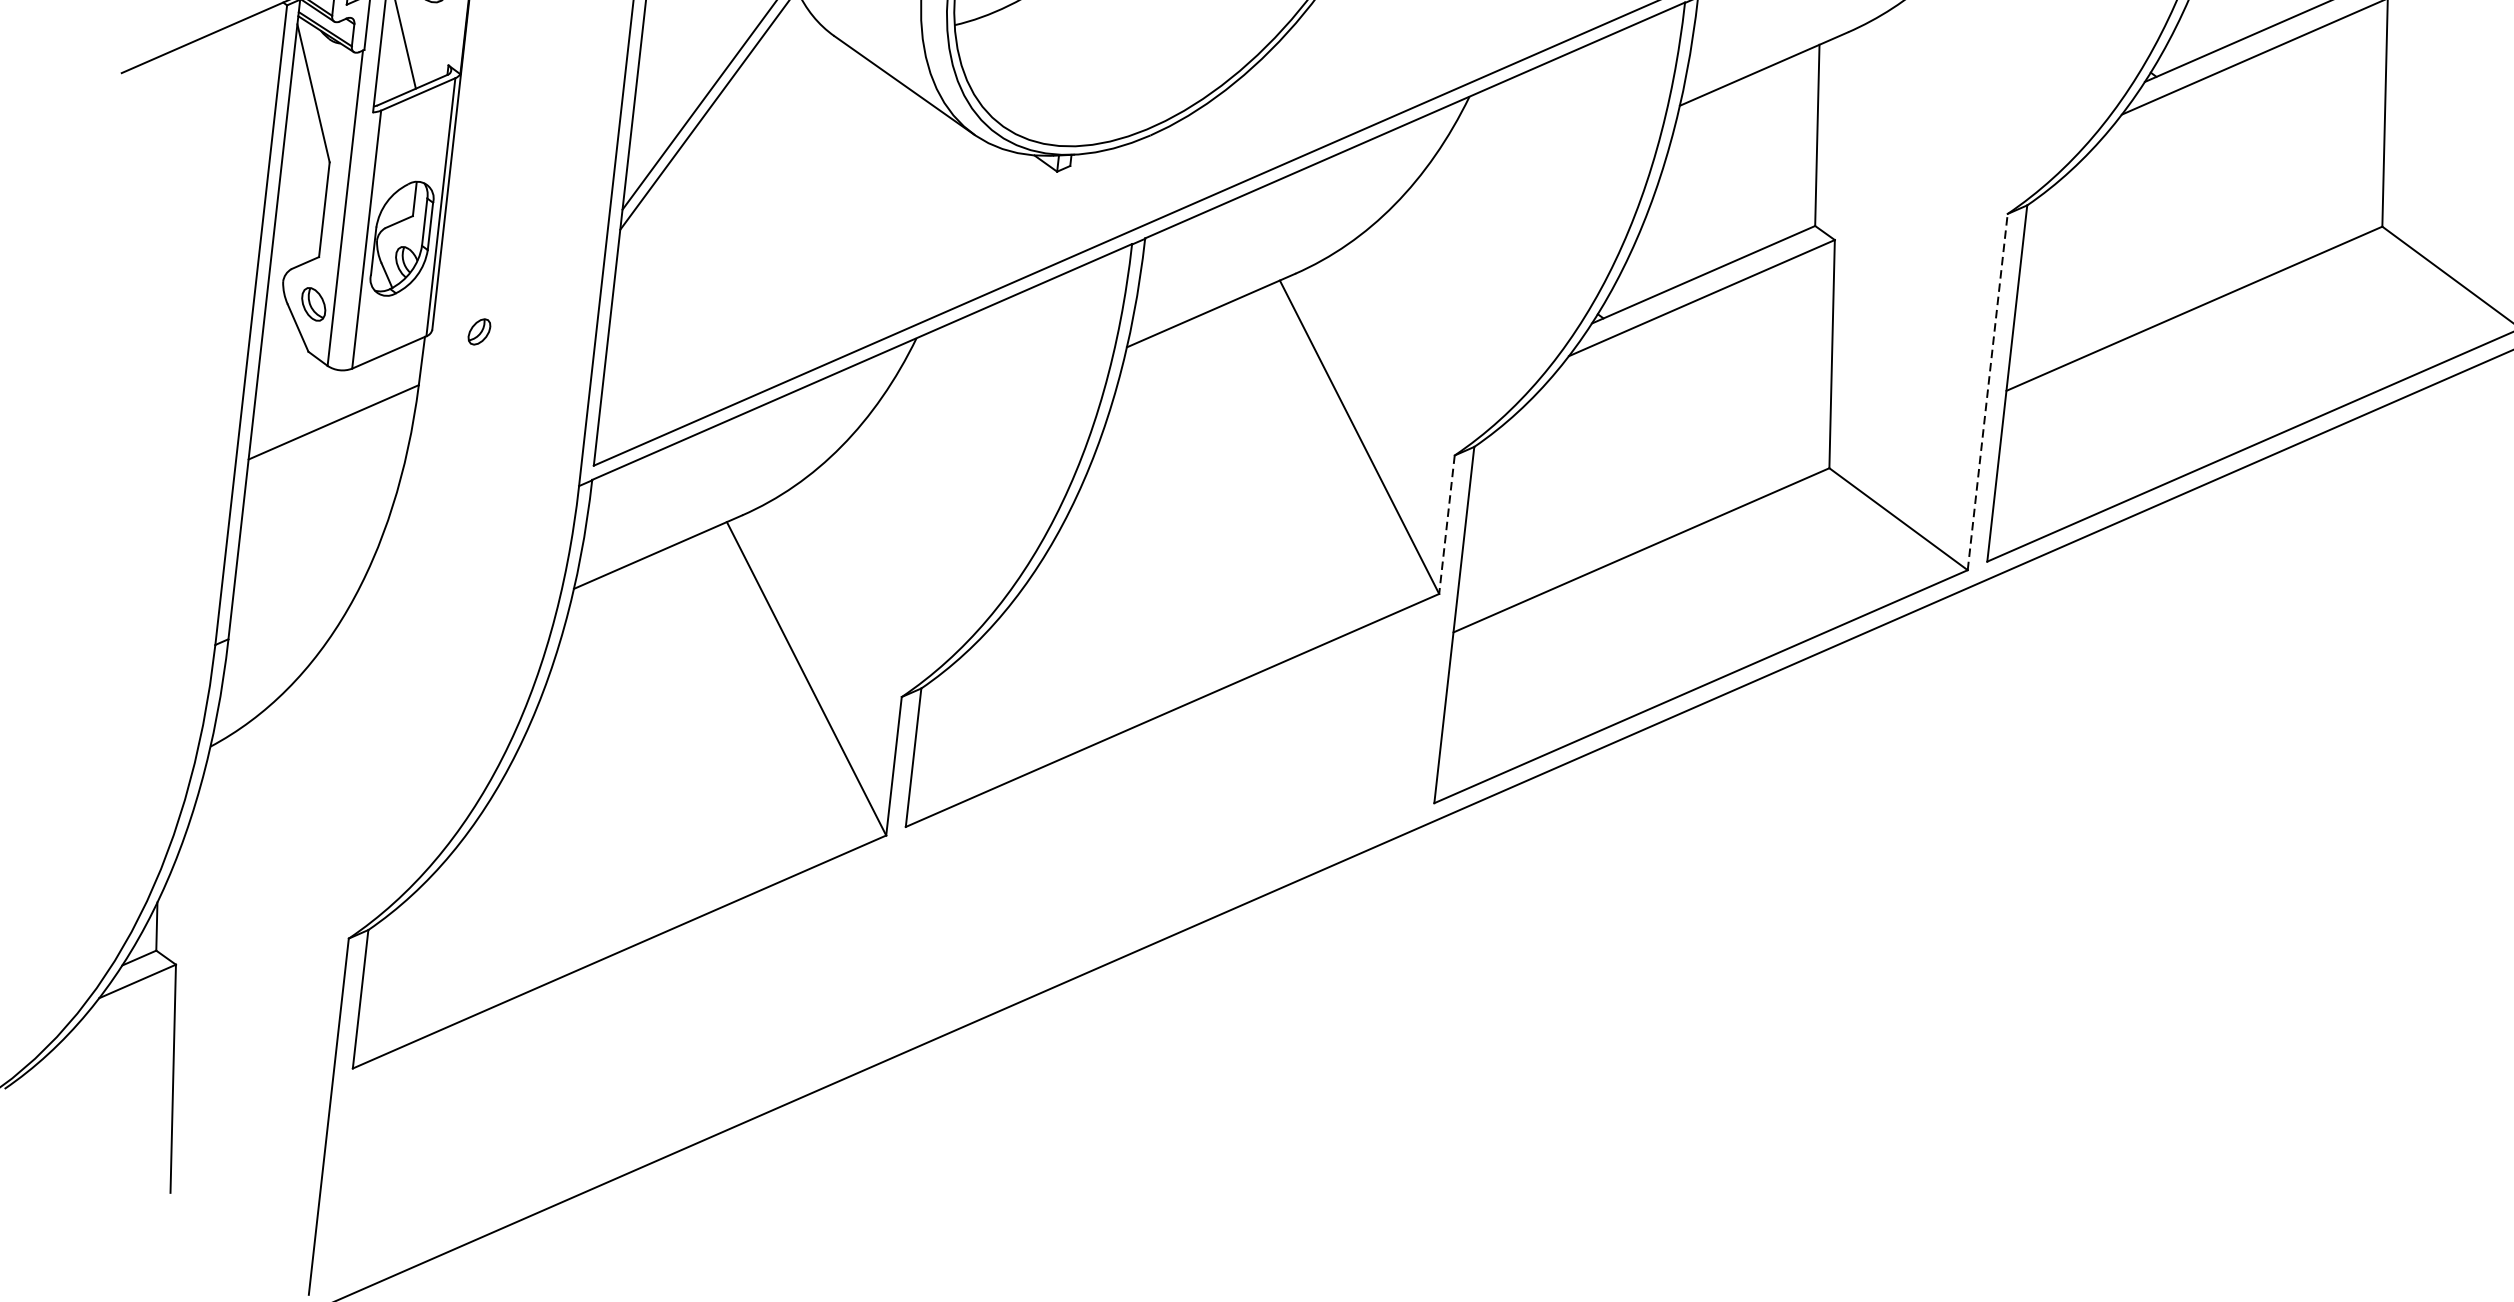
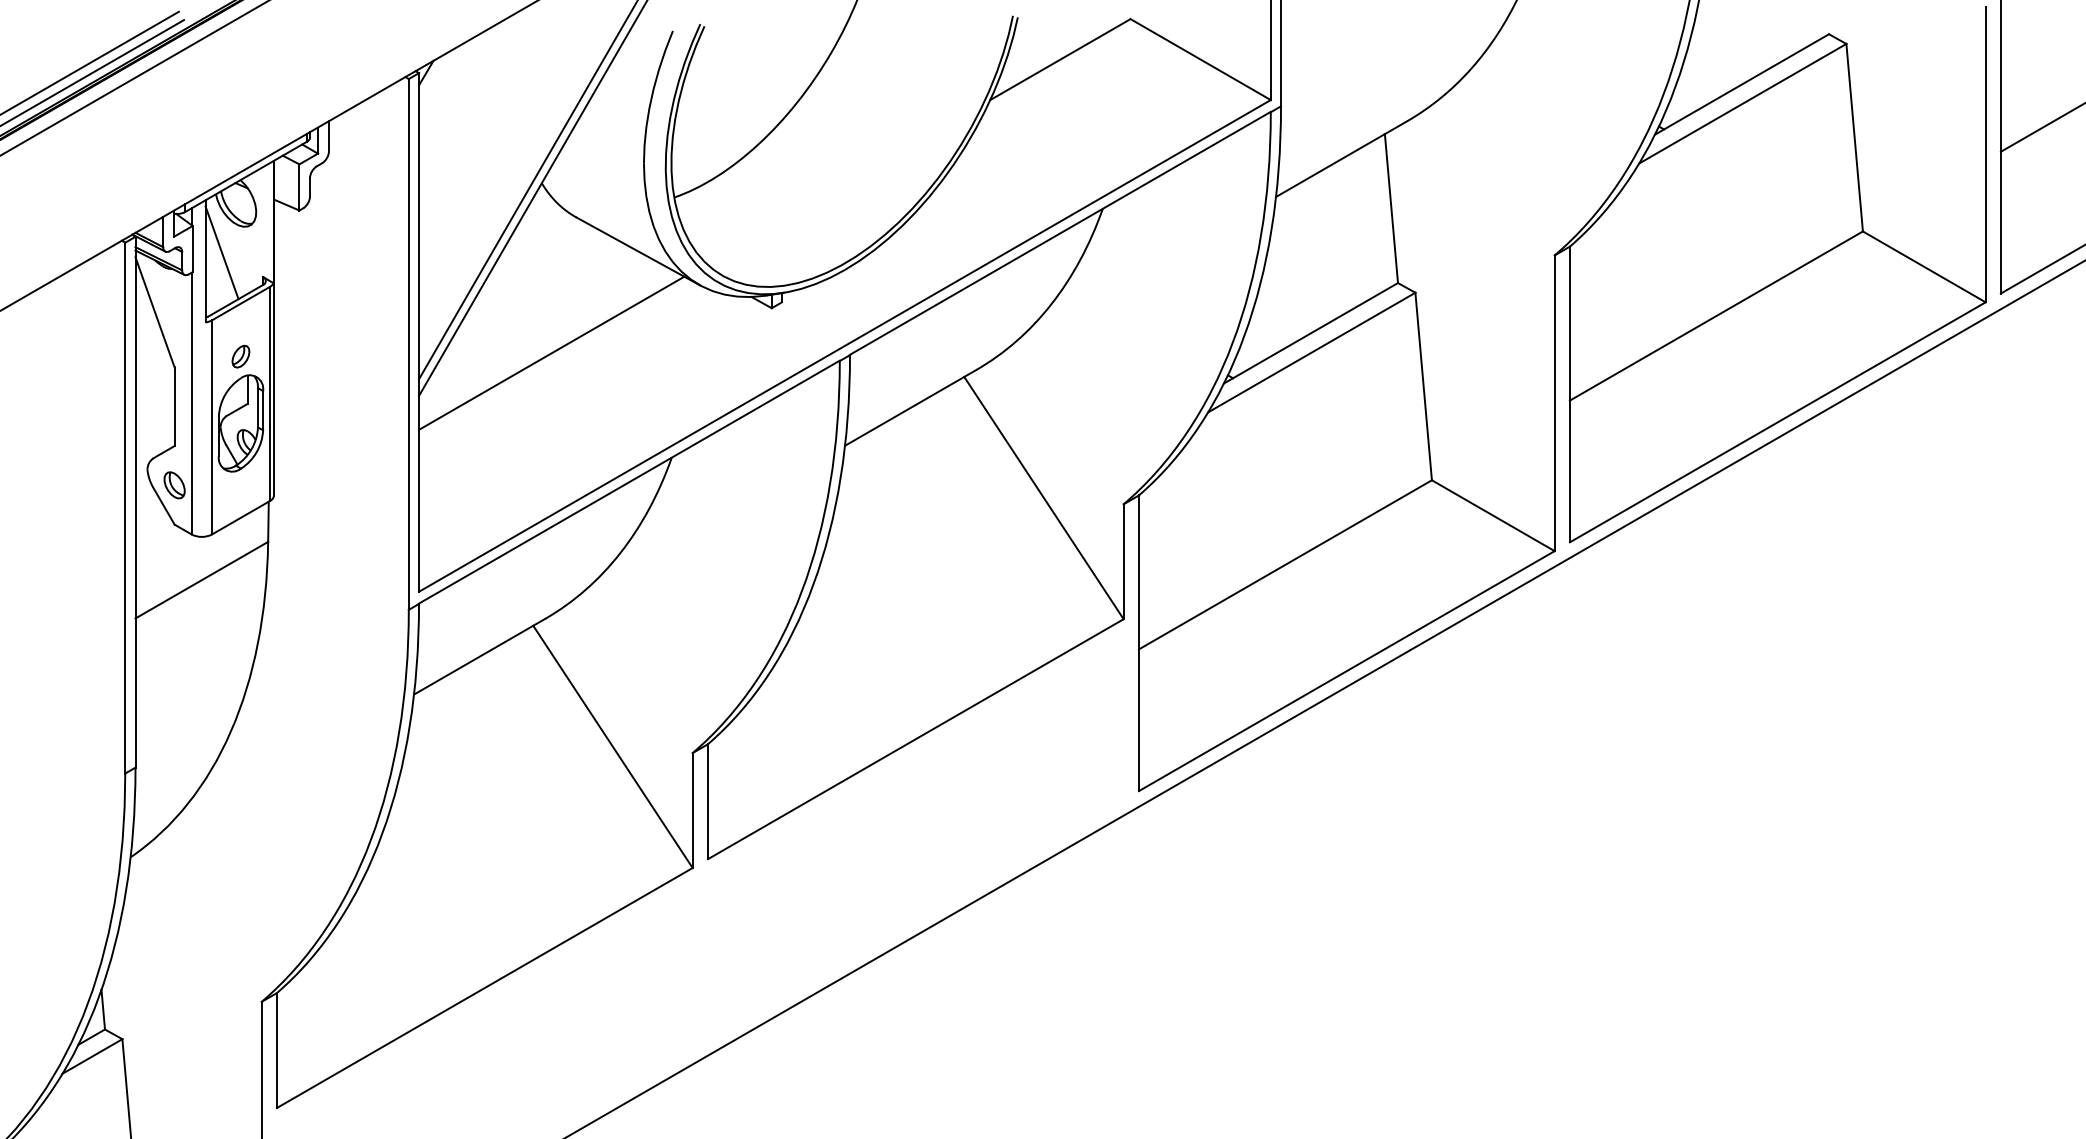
line: (785, 195) -> (551, 352), added
part: (478, 331) -> (240, 356), moved
line: (1987, 392) -> (1554, 403), dashed -> solid
line: (1446, 525) -> (1123, 562), dashed -> solid

